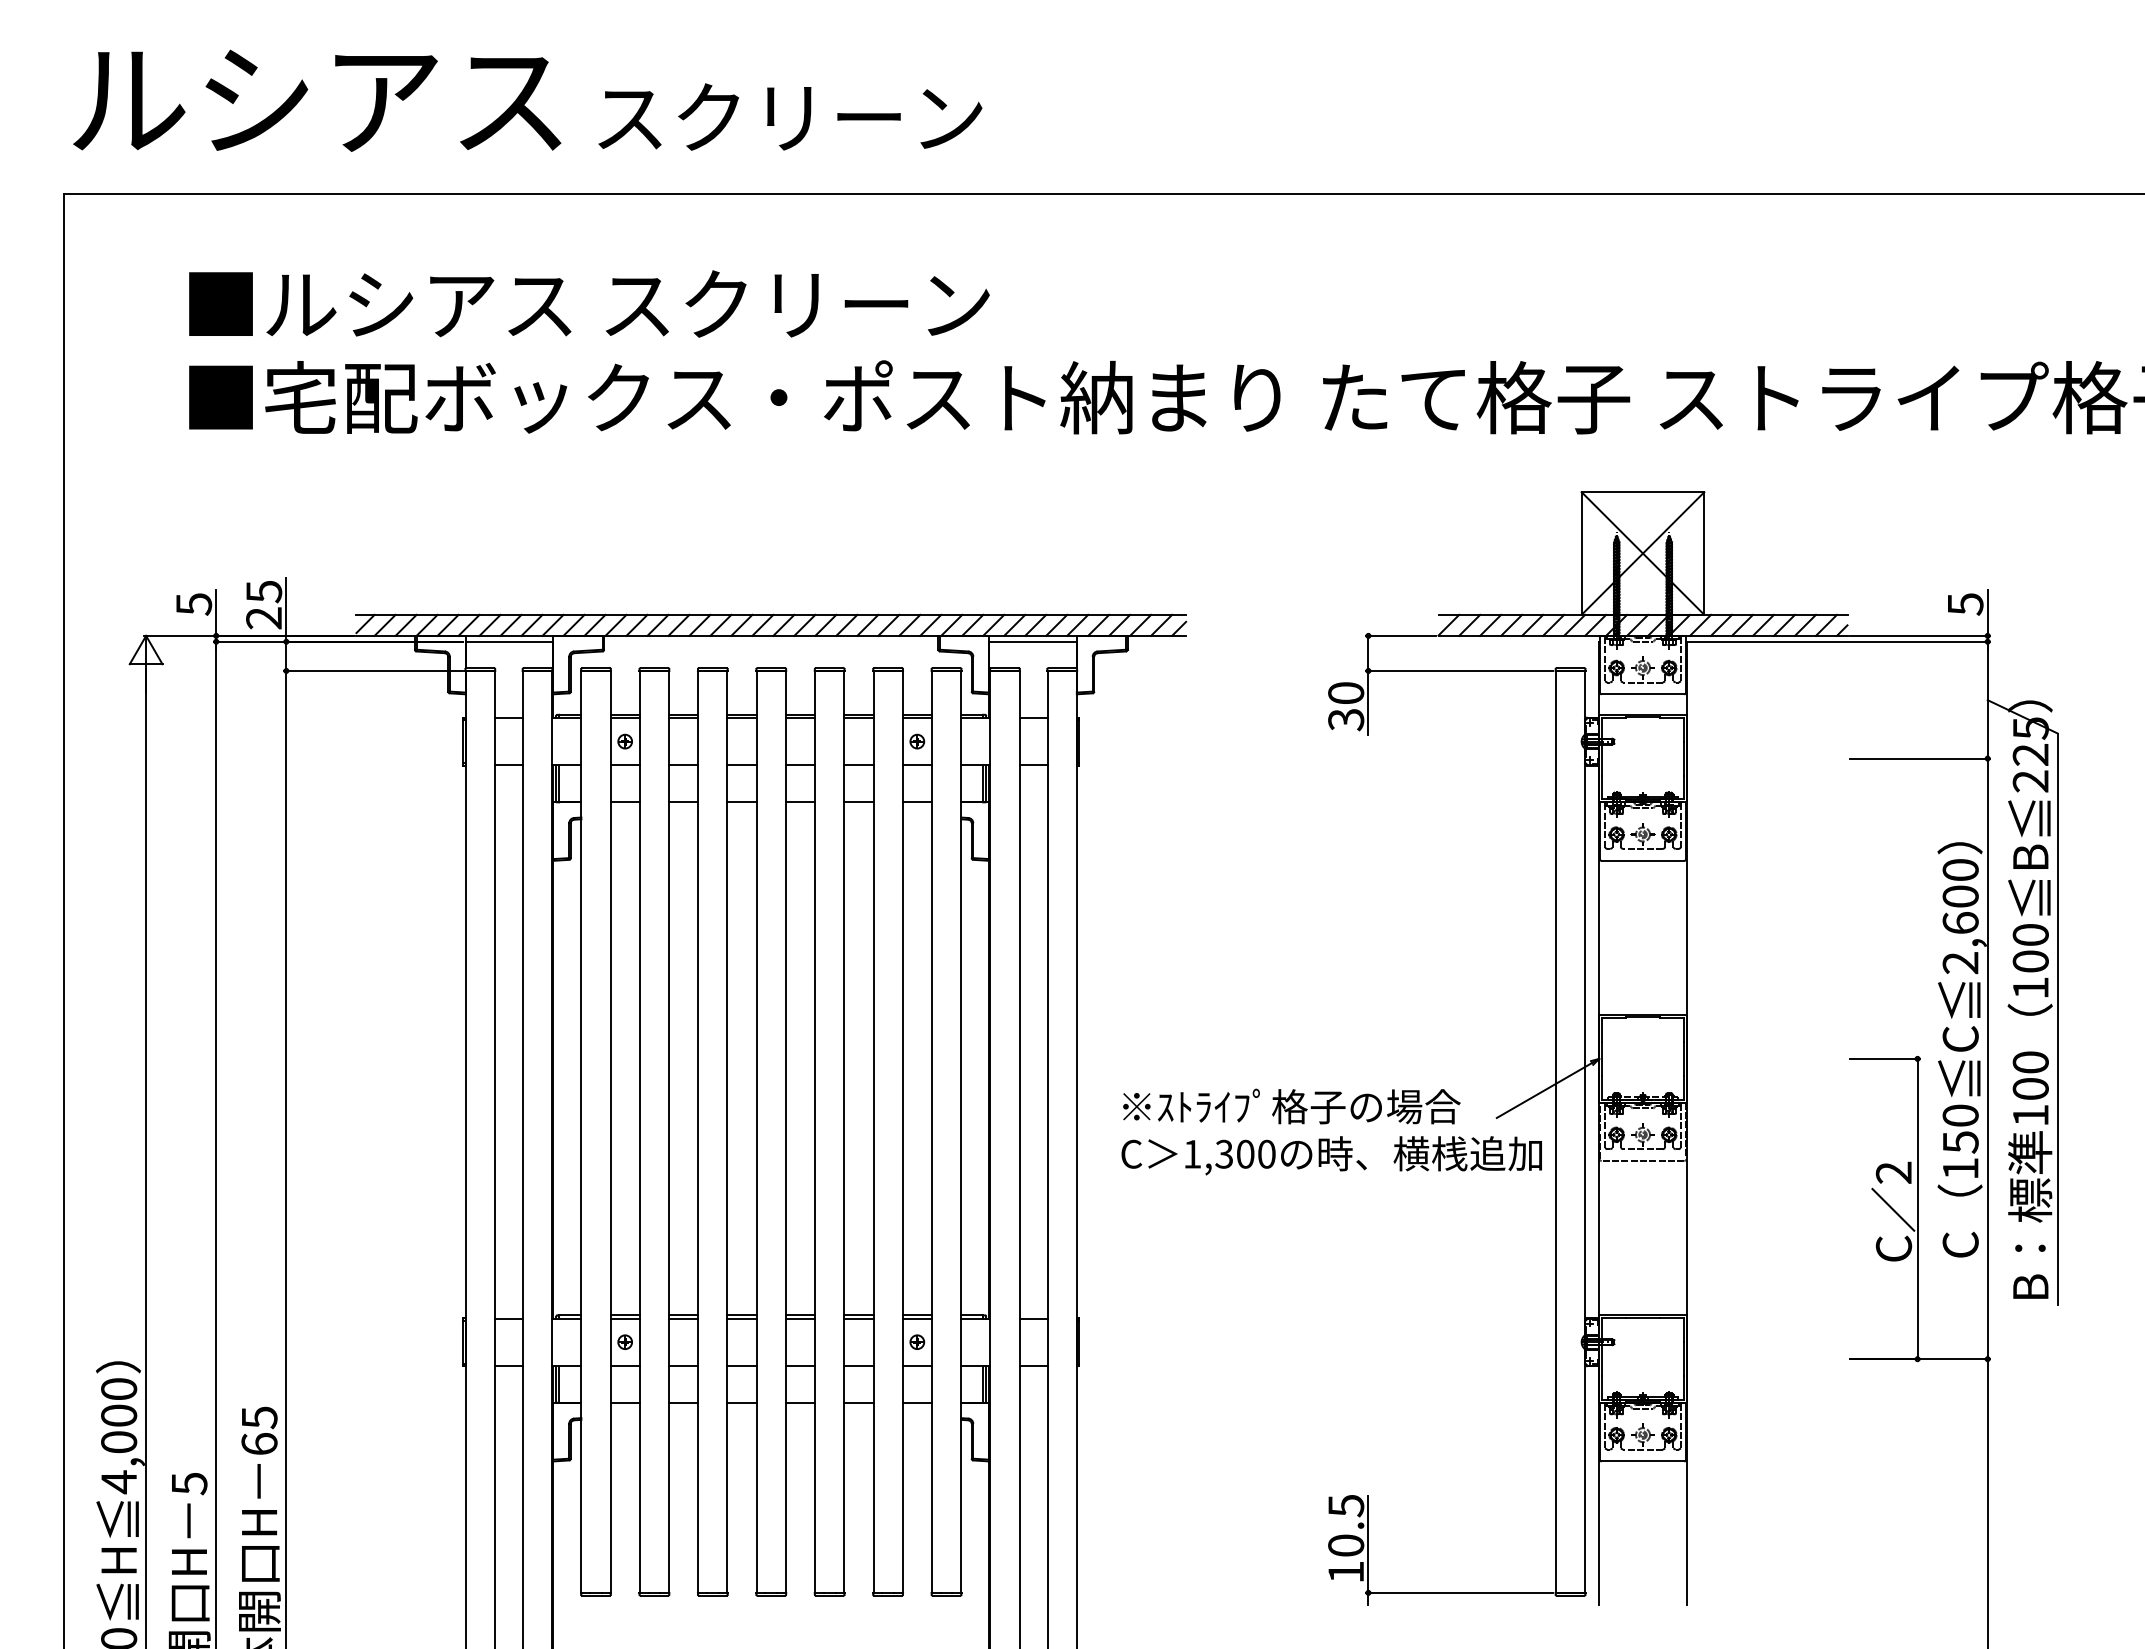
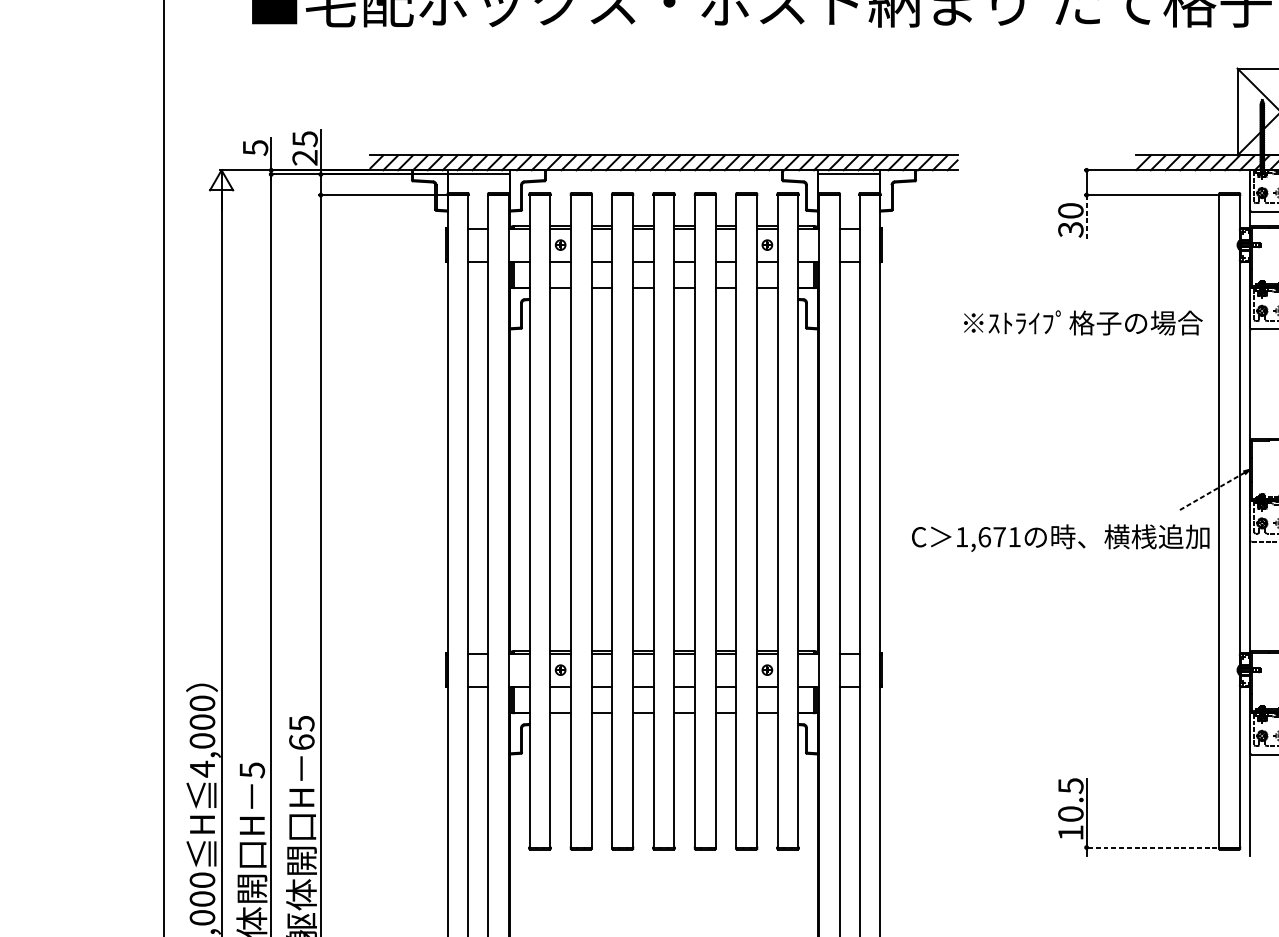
line: (1368, 703) -> (1086, 218), solid -> dashed
line: (1544, 1090) -> (1211, 492), solid -> dashed
text: (1291, 1106) -> (1083, 322), moved
text: (1245, 1153) -> (999, 536), 1,300 -> 1,671
line: (1459, 1592) -> (1151, 847), solid -> dashed

